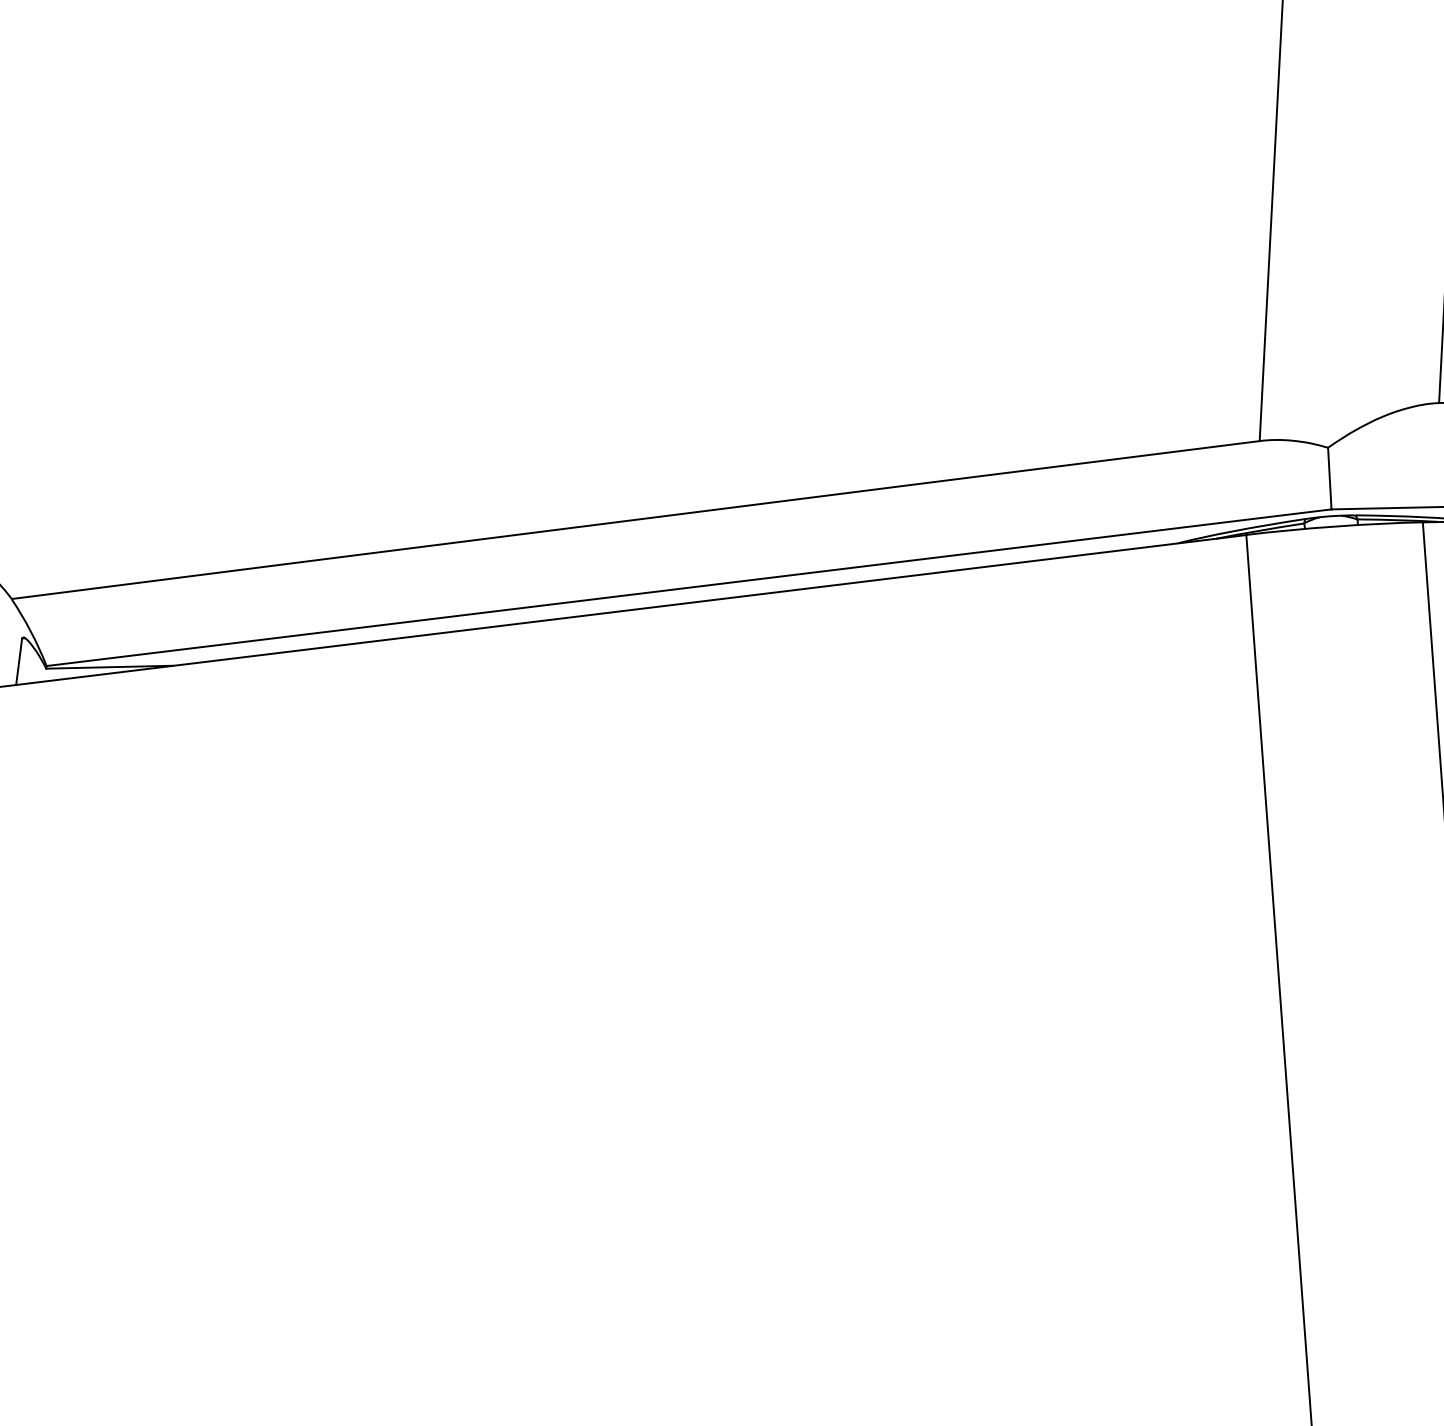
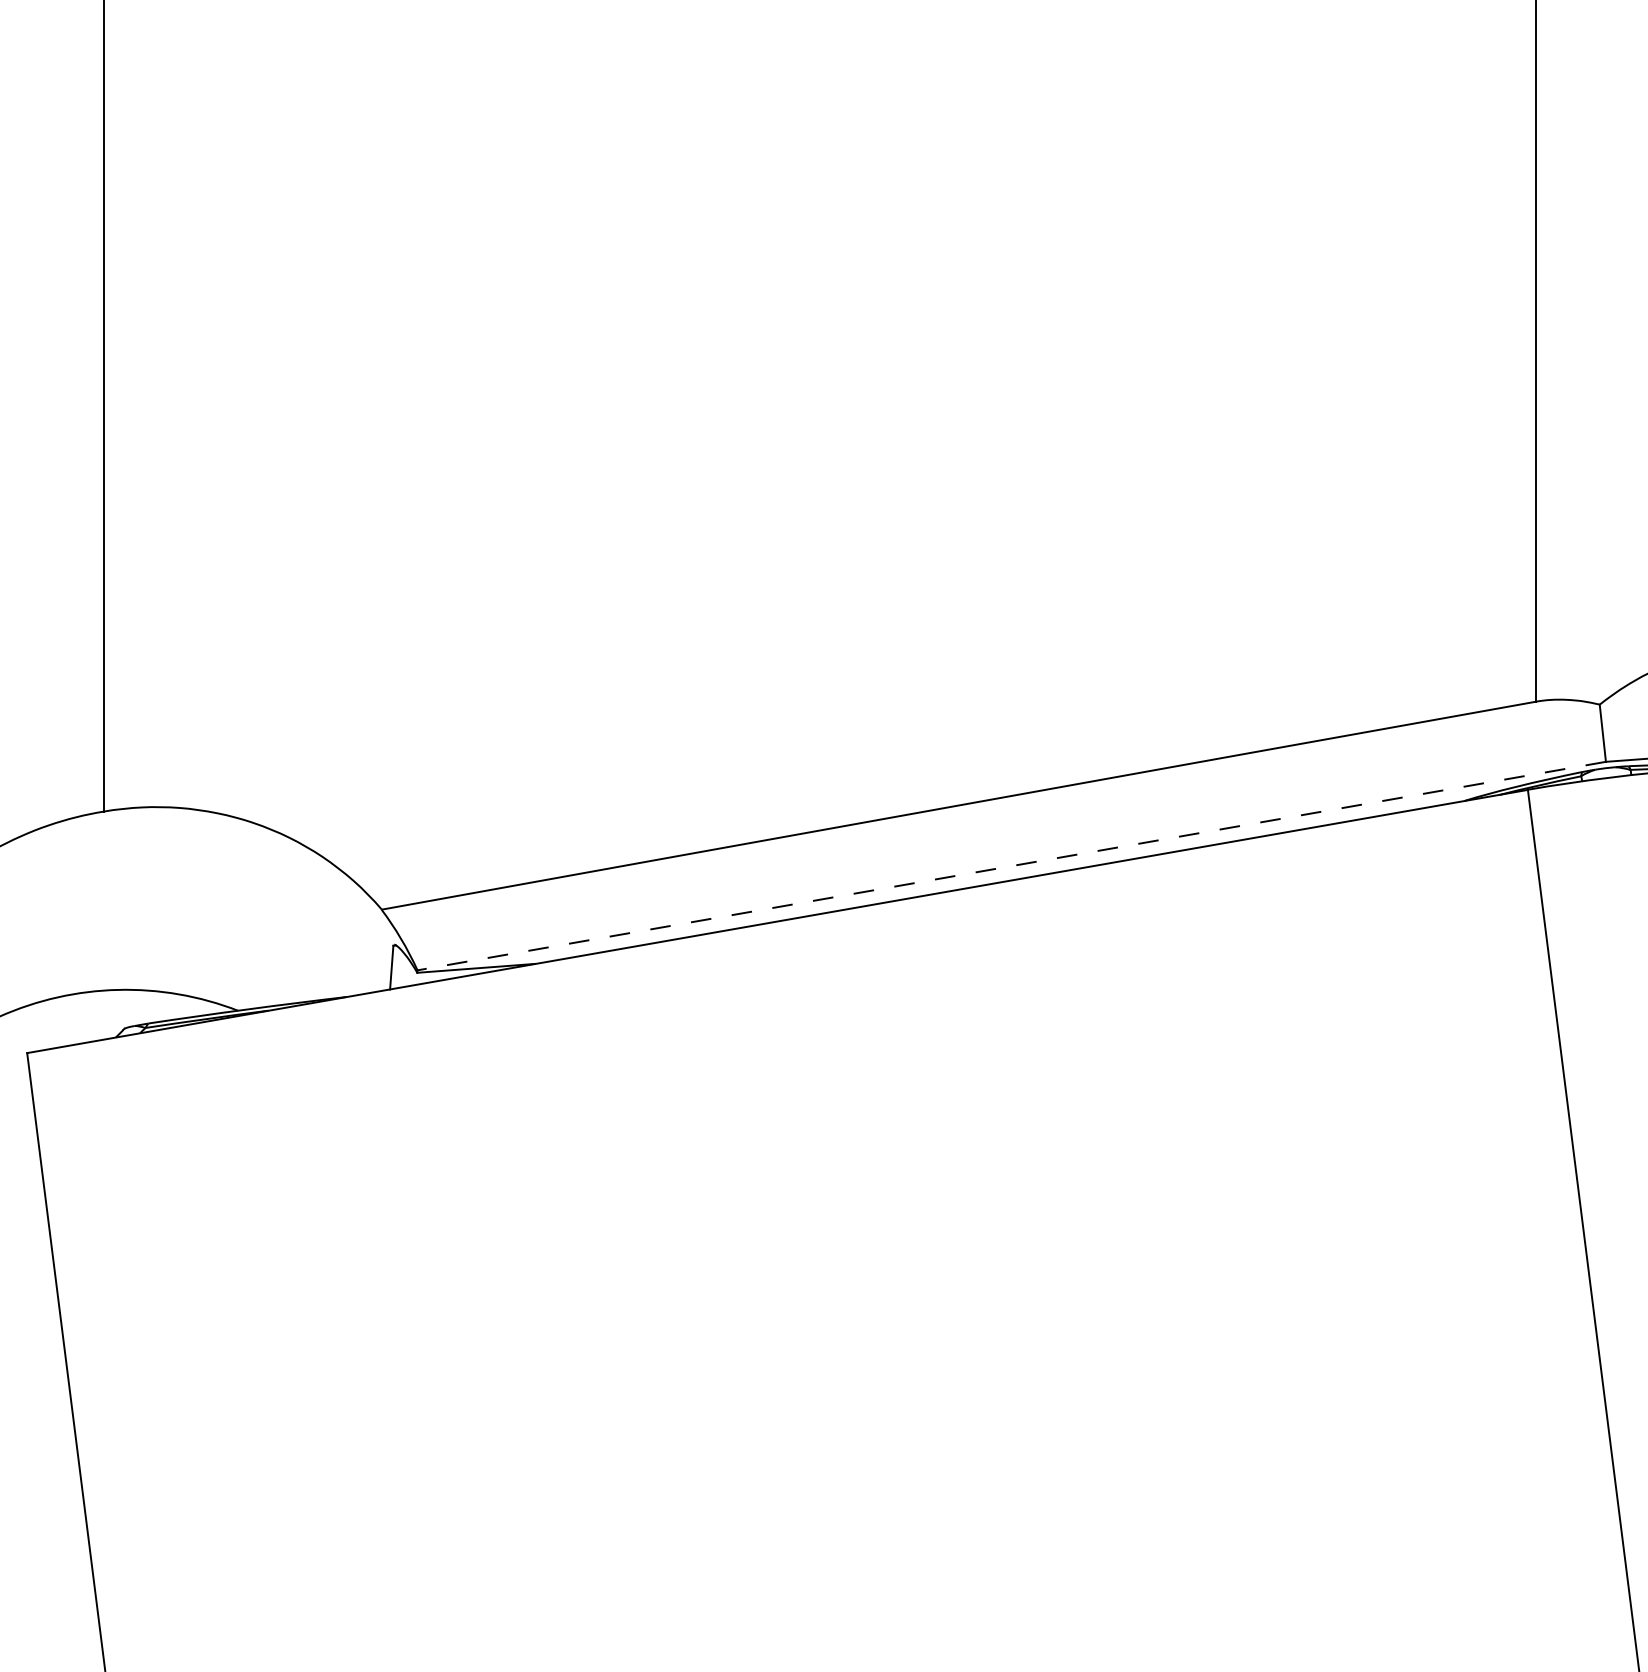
line: (688, 588) -> (1011, 866), solid -> dashed

